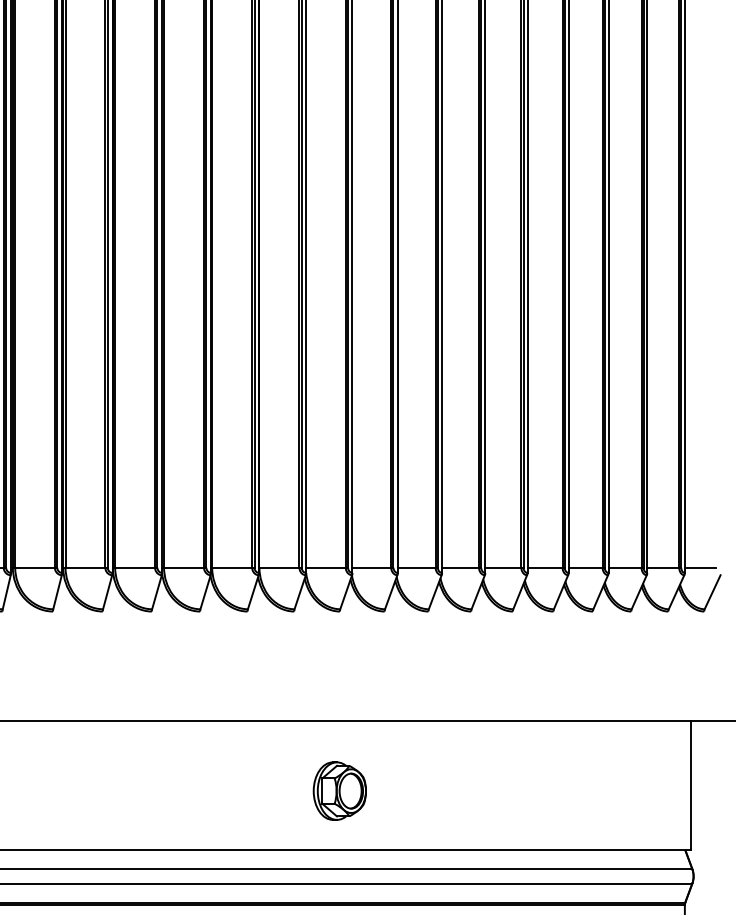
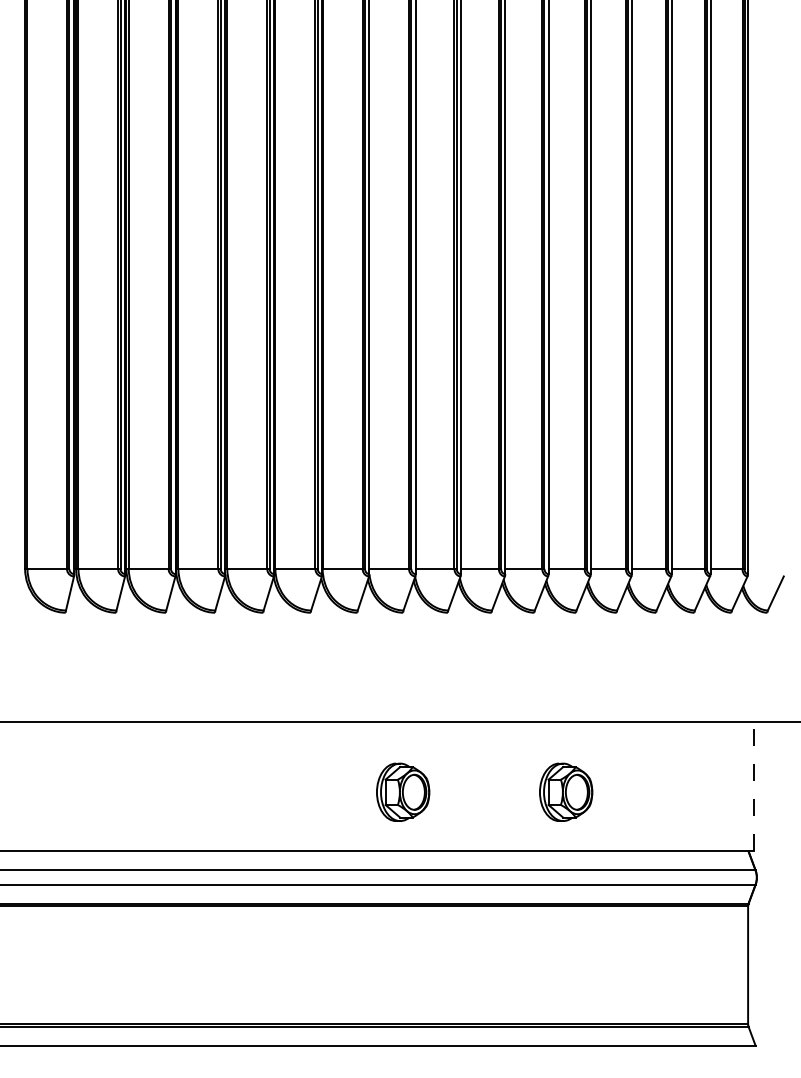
line: (700, 567) -> (763, 568), removed
line: (690, 785) -> (753, 786), solid -> dashed
part: (503, 790) -> (566, 791), added

